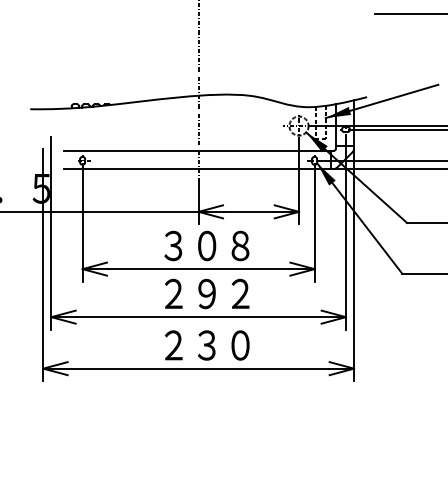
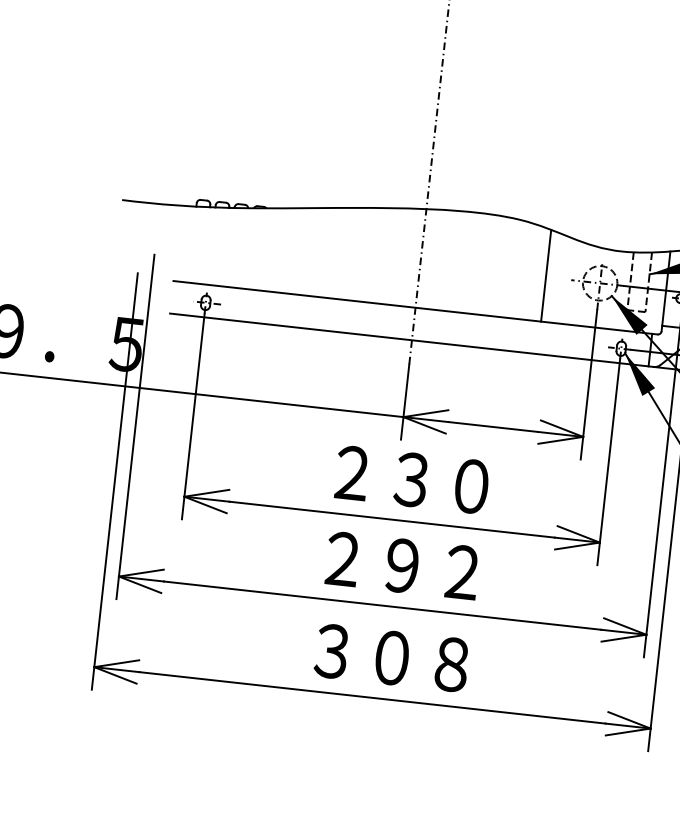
line: (268, 124) -> (545, 274), added
text: (206, 246) -> (410, 480), ３０８ -> ２３０
text: (206, 345) -> (391, 657), ２３０ -> ３０８

